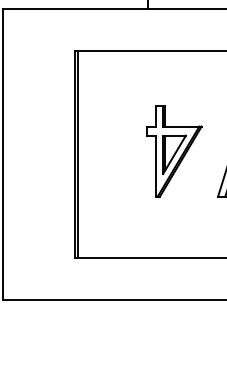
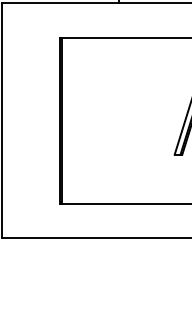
part: (174, 151) -> (139, 118), removed

